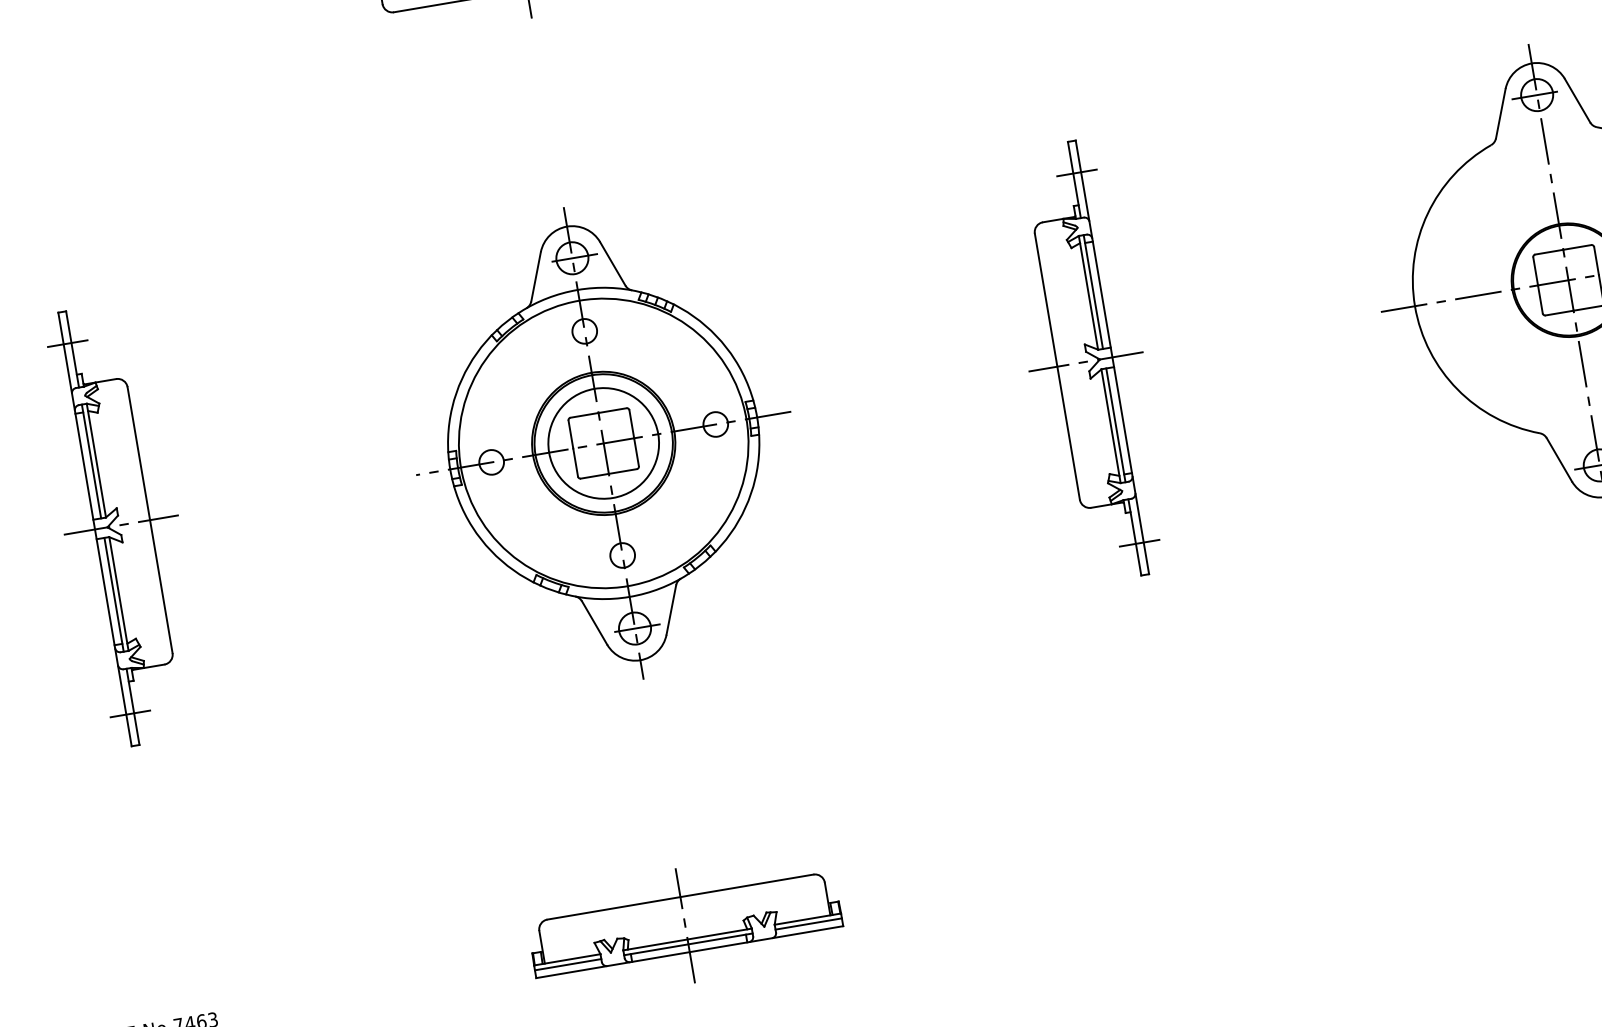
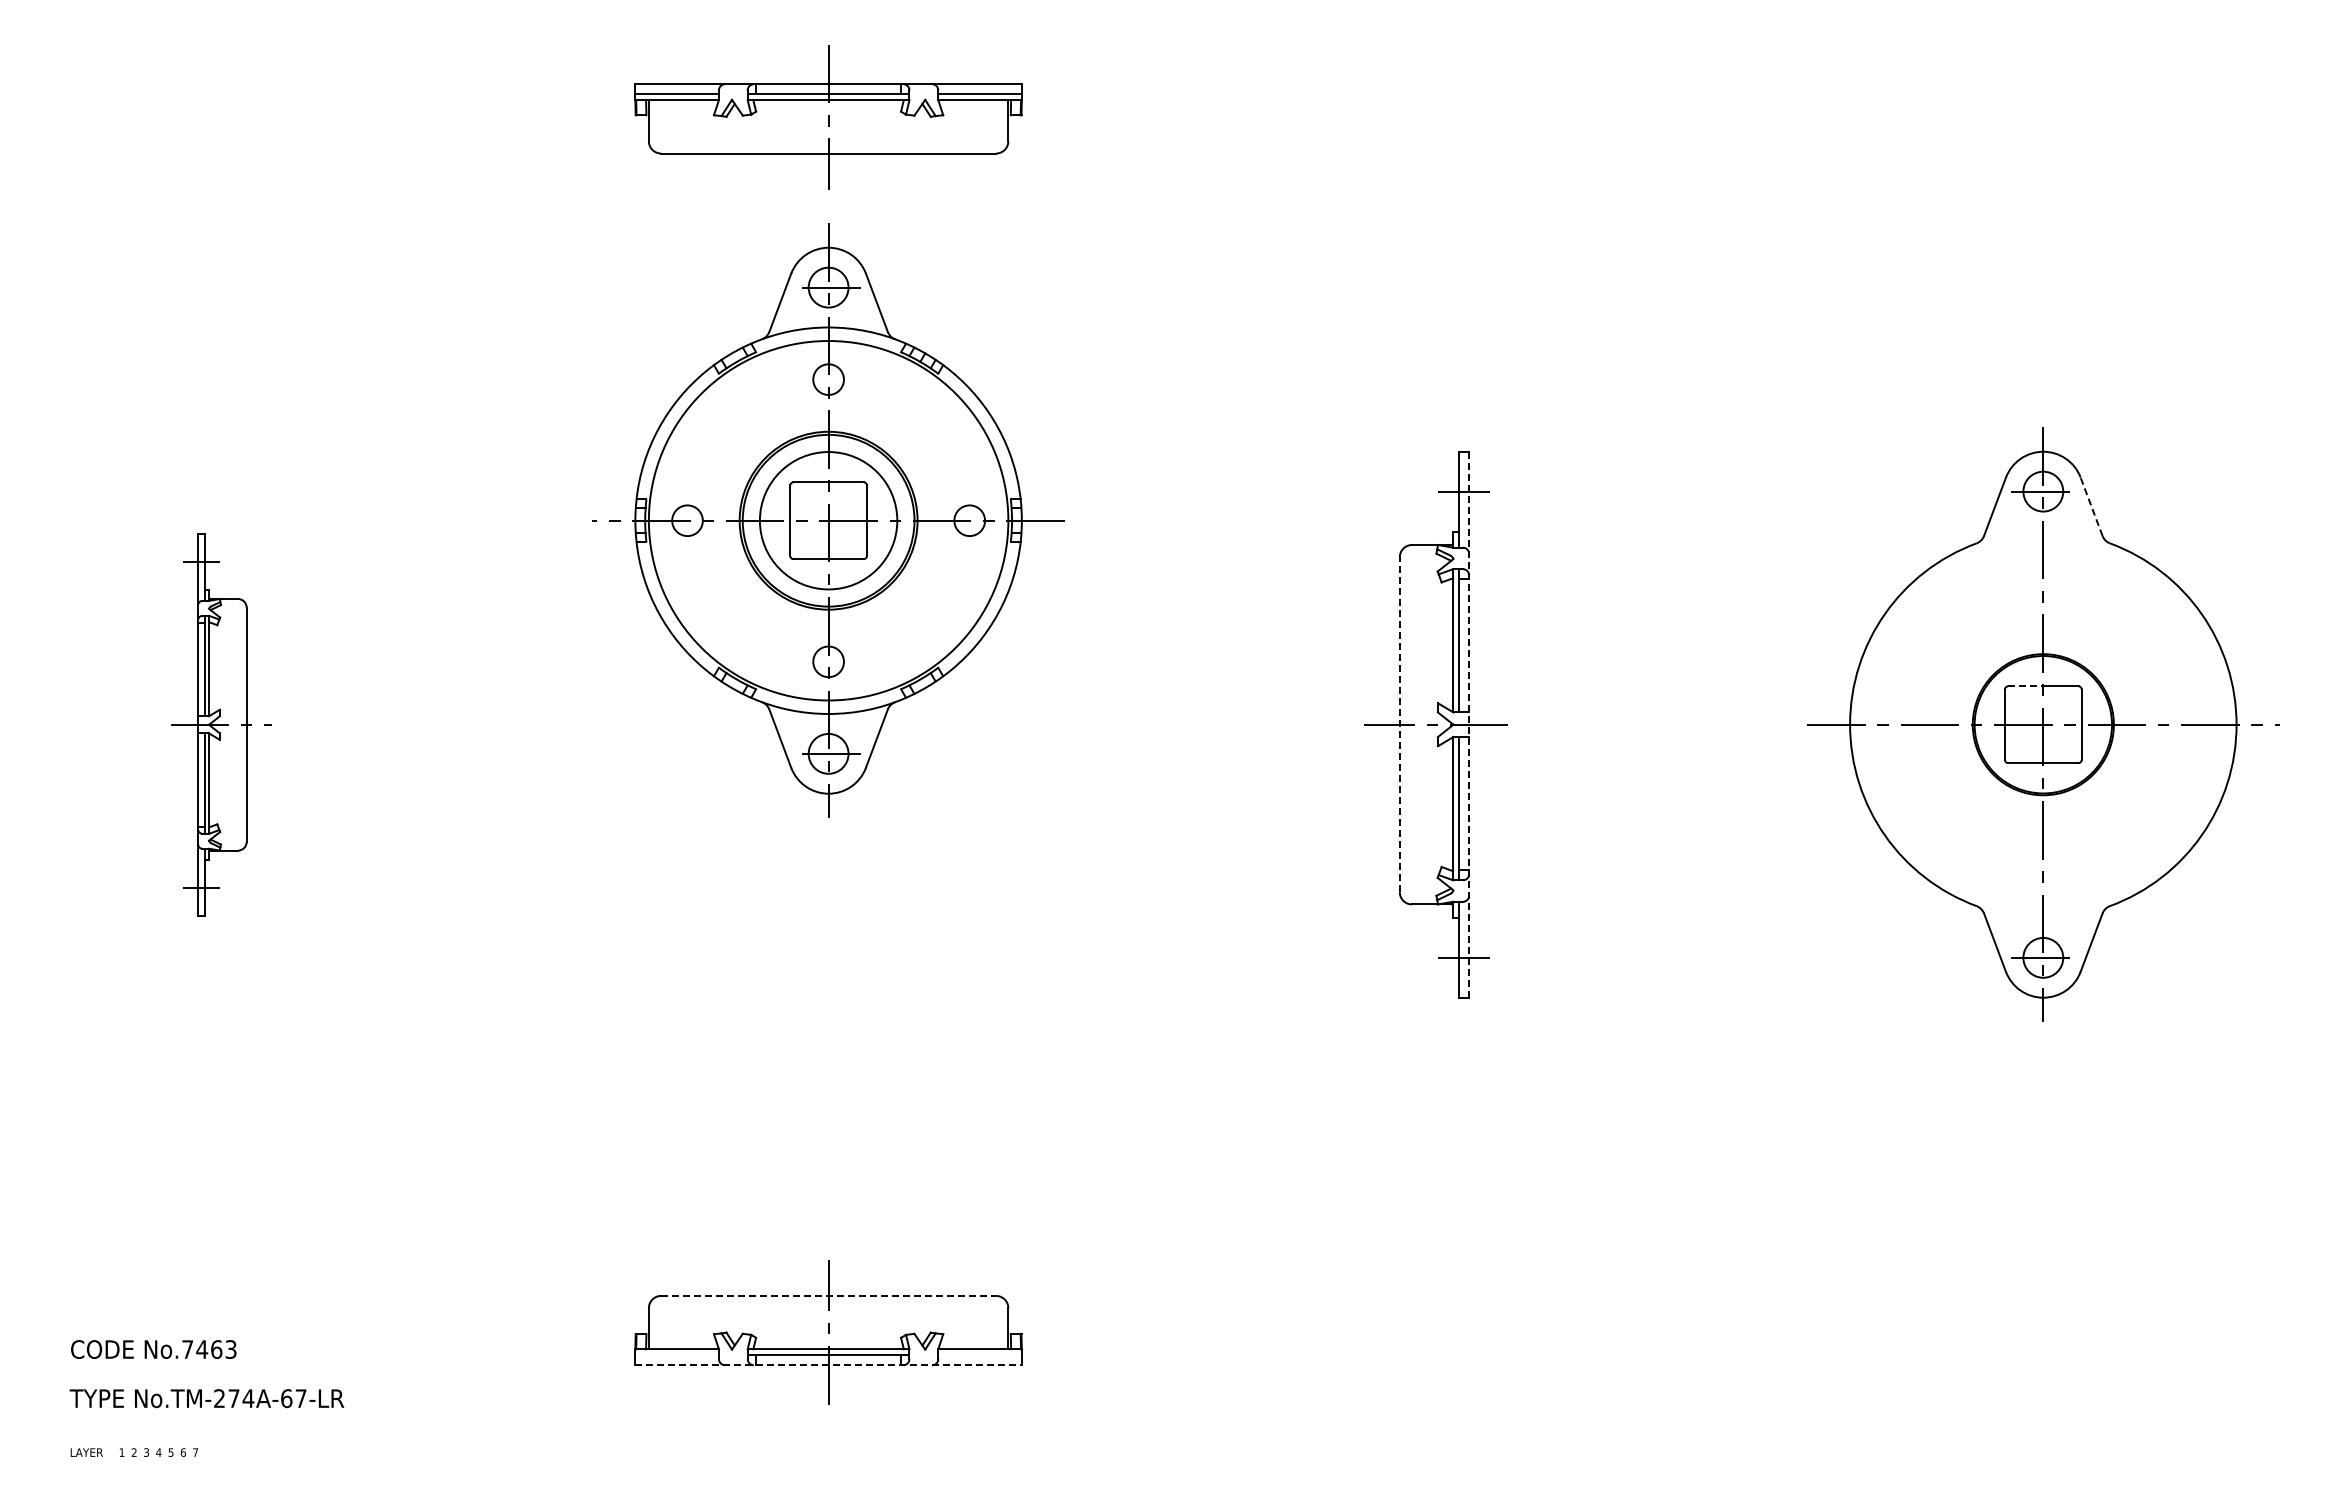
line: (1577, 100) -> (2091, 506), solid -> dashed
line: (1549, 252) -> (2025, 686), solid -> dashed
line: (1112, 357) -> (1469, 724), solid -> dashed
line: (1057, 366) -> (1399, 724), solid -> dashed
part: (603, 443) -> (828, 520), moved
part: (121, 524) -> (221, 724), size x0.7
line: (681, 896) -> (829, 1295), solid -> dashed
line: (808, 924) -> (979, 1355), removed
line: (690, 952) -> (829, 1365), solid -> dashed
line: (567, 964) -> (676, 1355), removed

